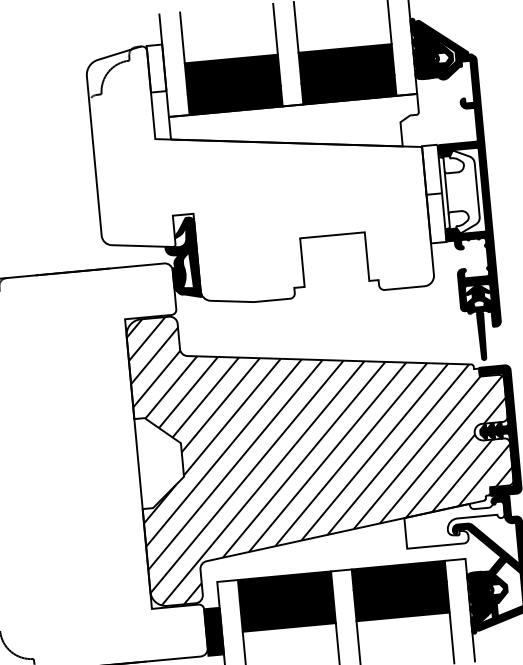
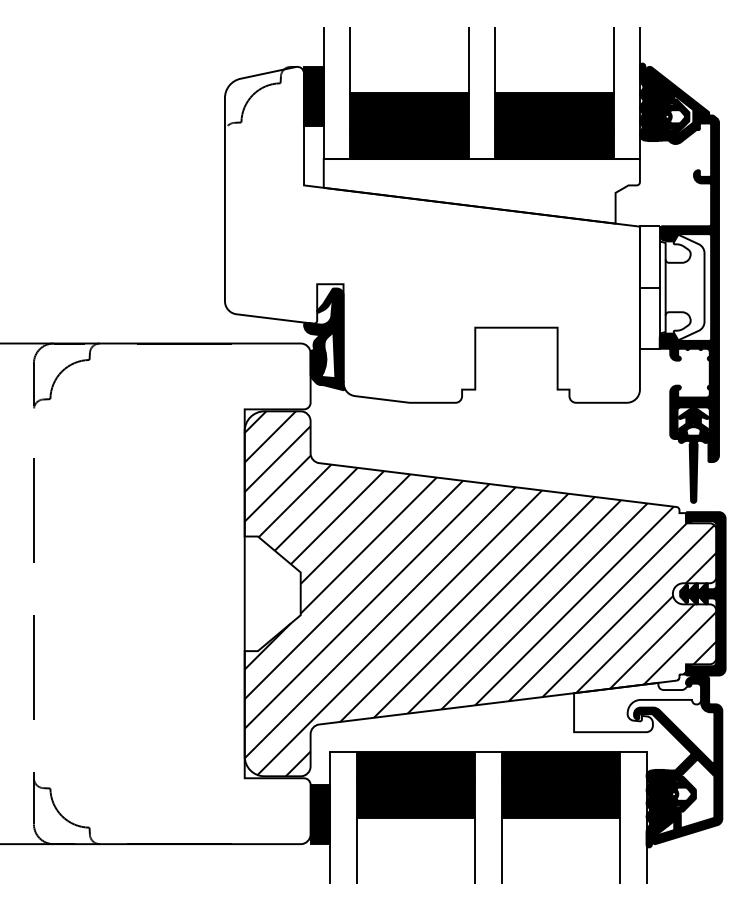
fill: (156, 68) -> (313, 96), added

